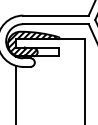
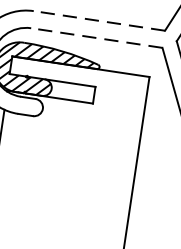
line: (56, 15) -> (100, 20), solid -> dashed
line: (56, 24) -> (97, 38), solid -> dashed

